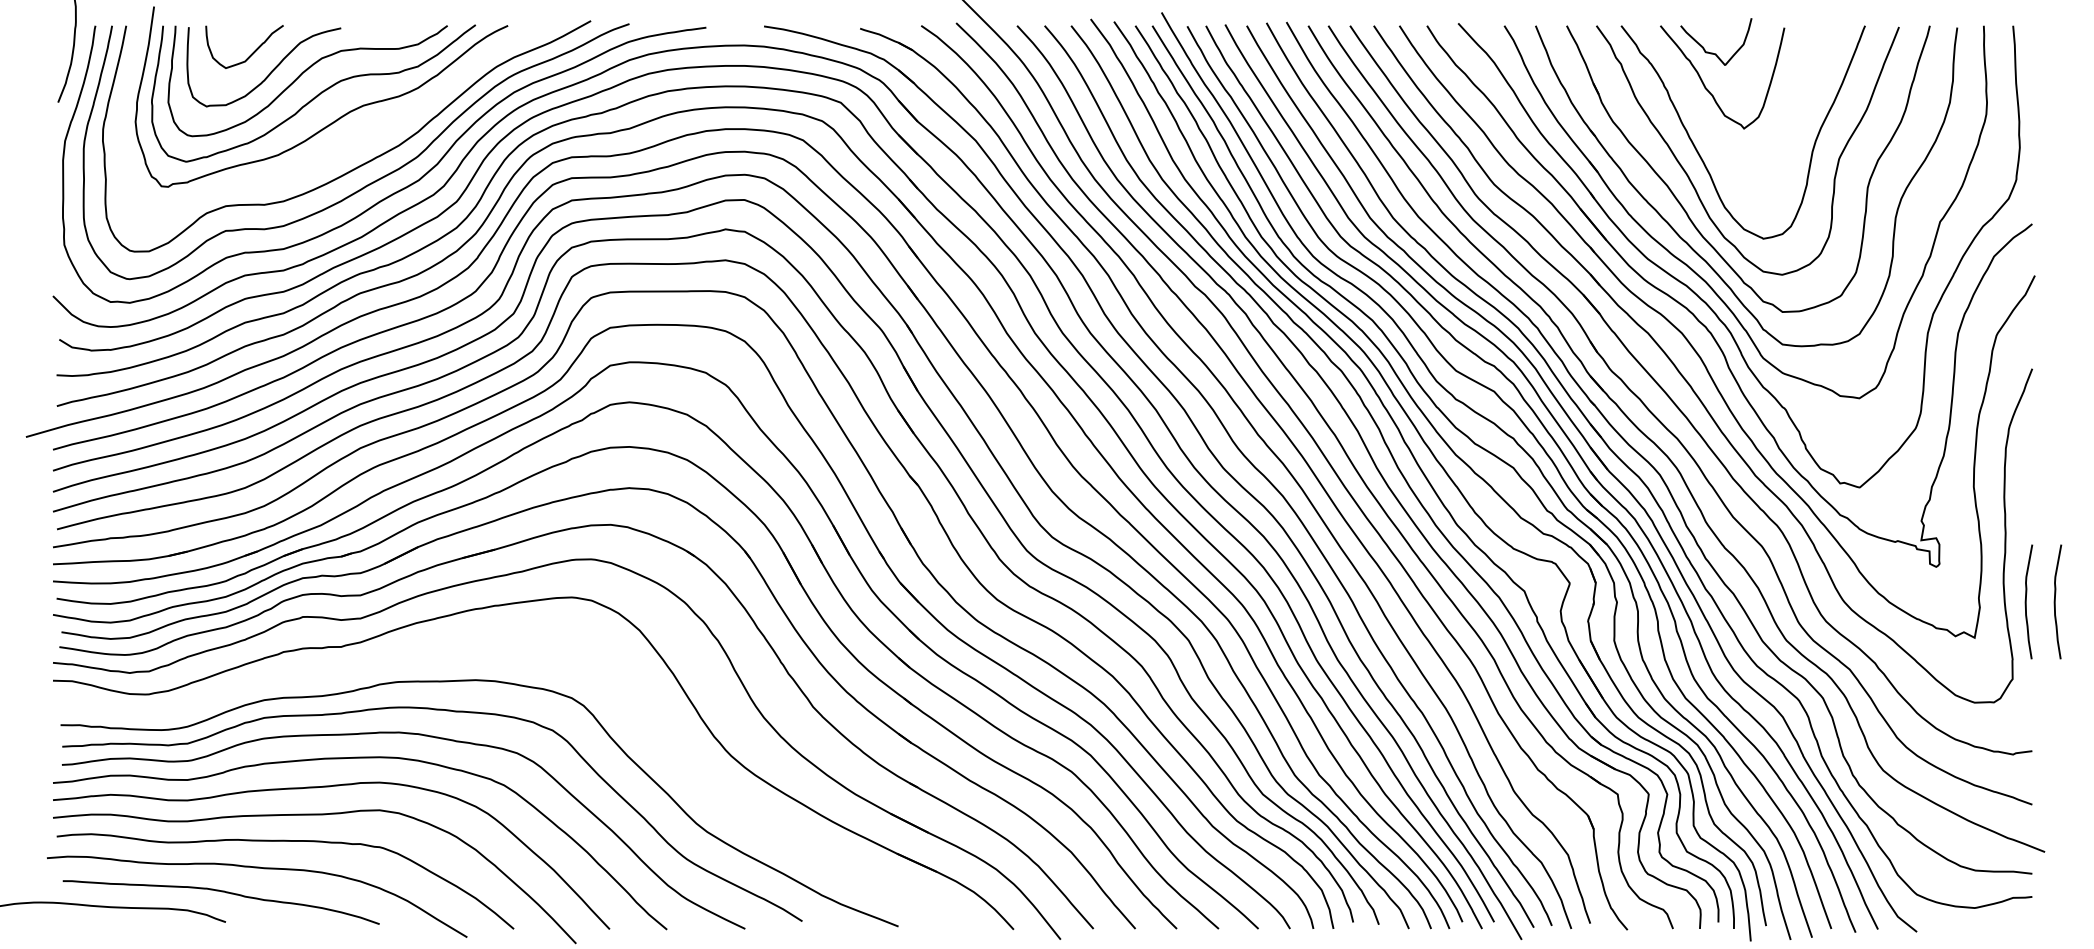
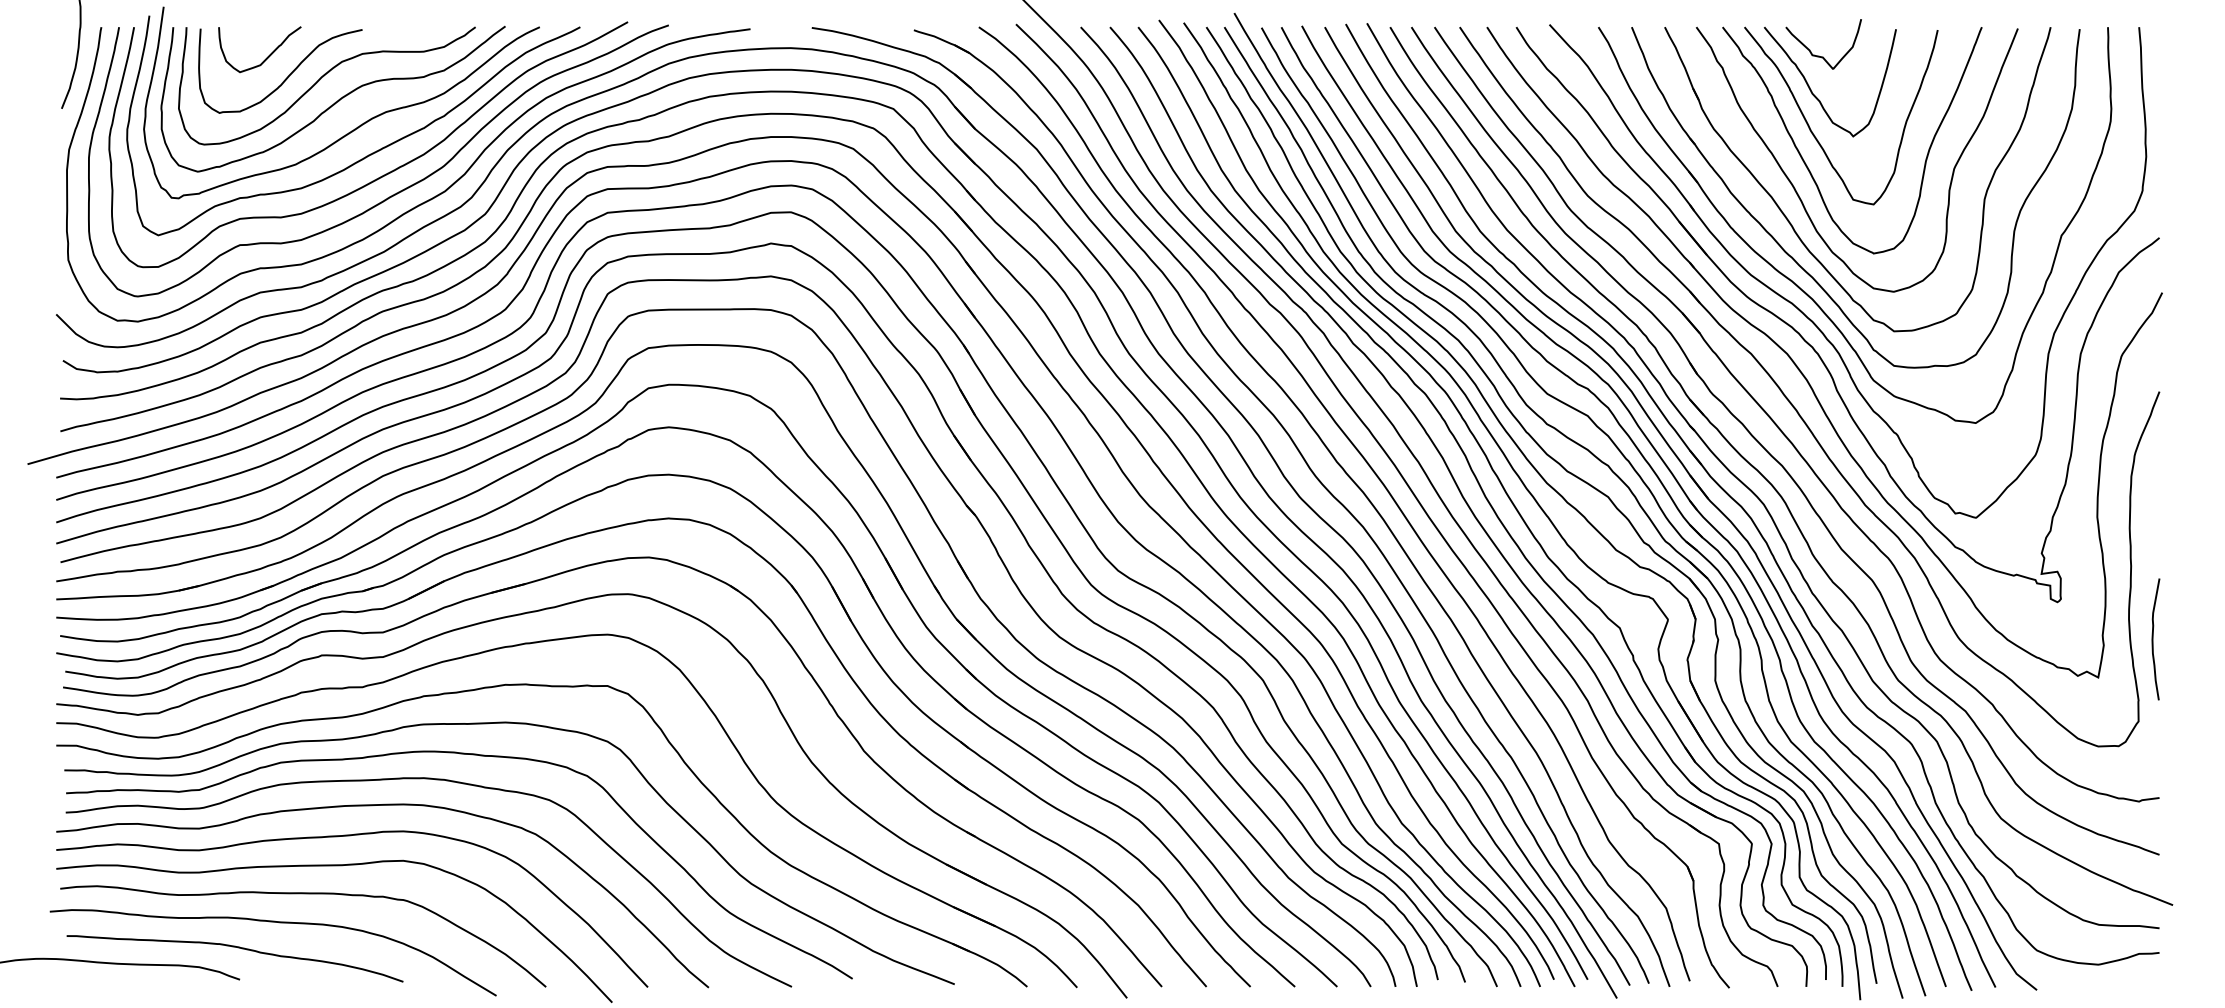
curve: (1708, 127) -> (1815, 135), added
curve: (346, 145) -> (368, 154), added
curve: (2055, 601) -> (2184, 638), removed
part: (510, 646) -> (542, 686), added

